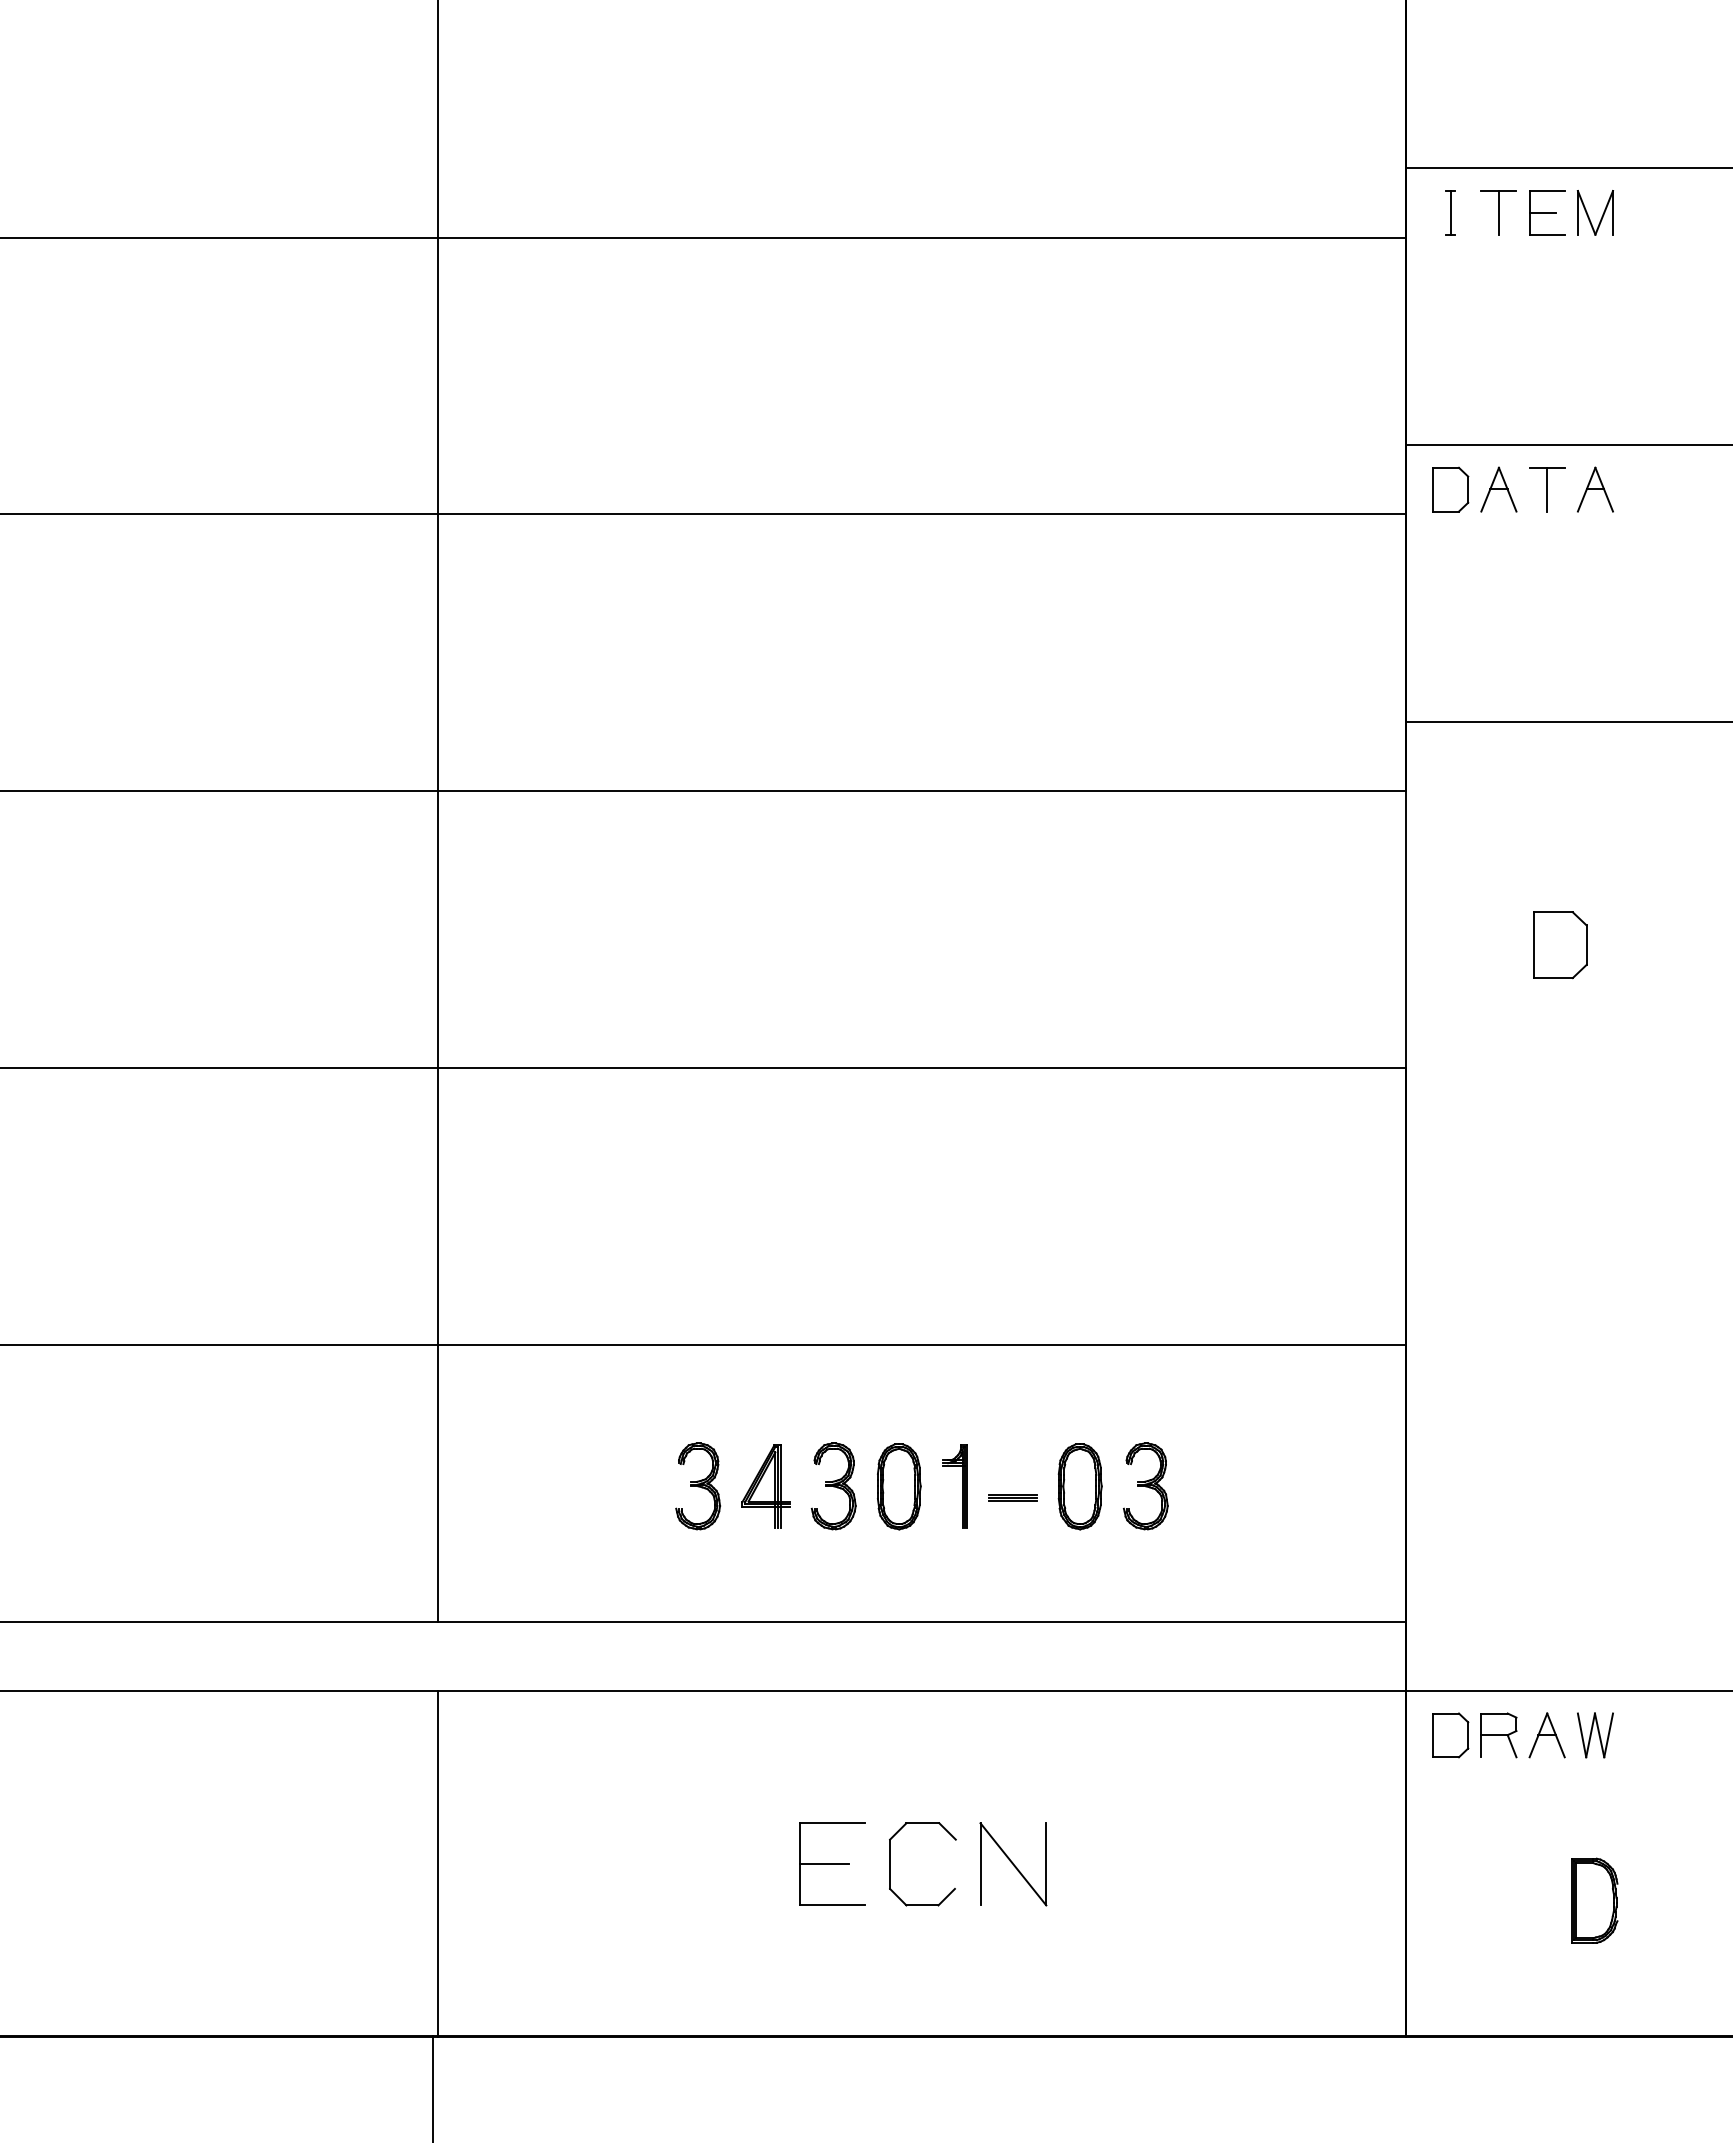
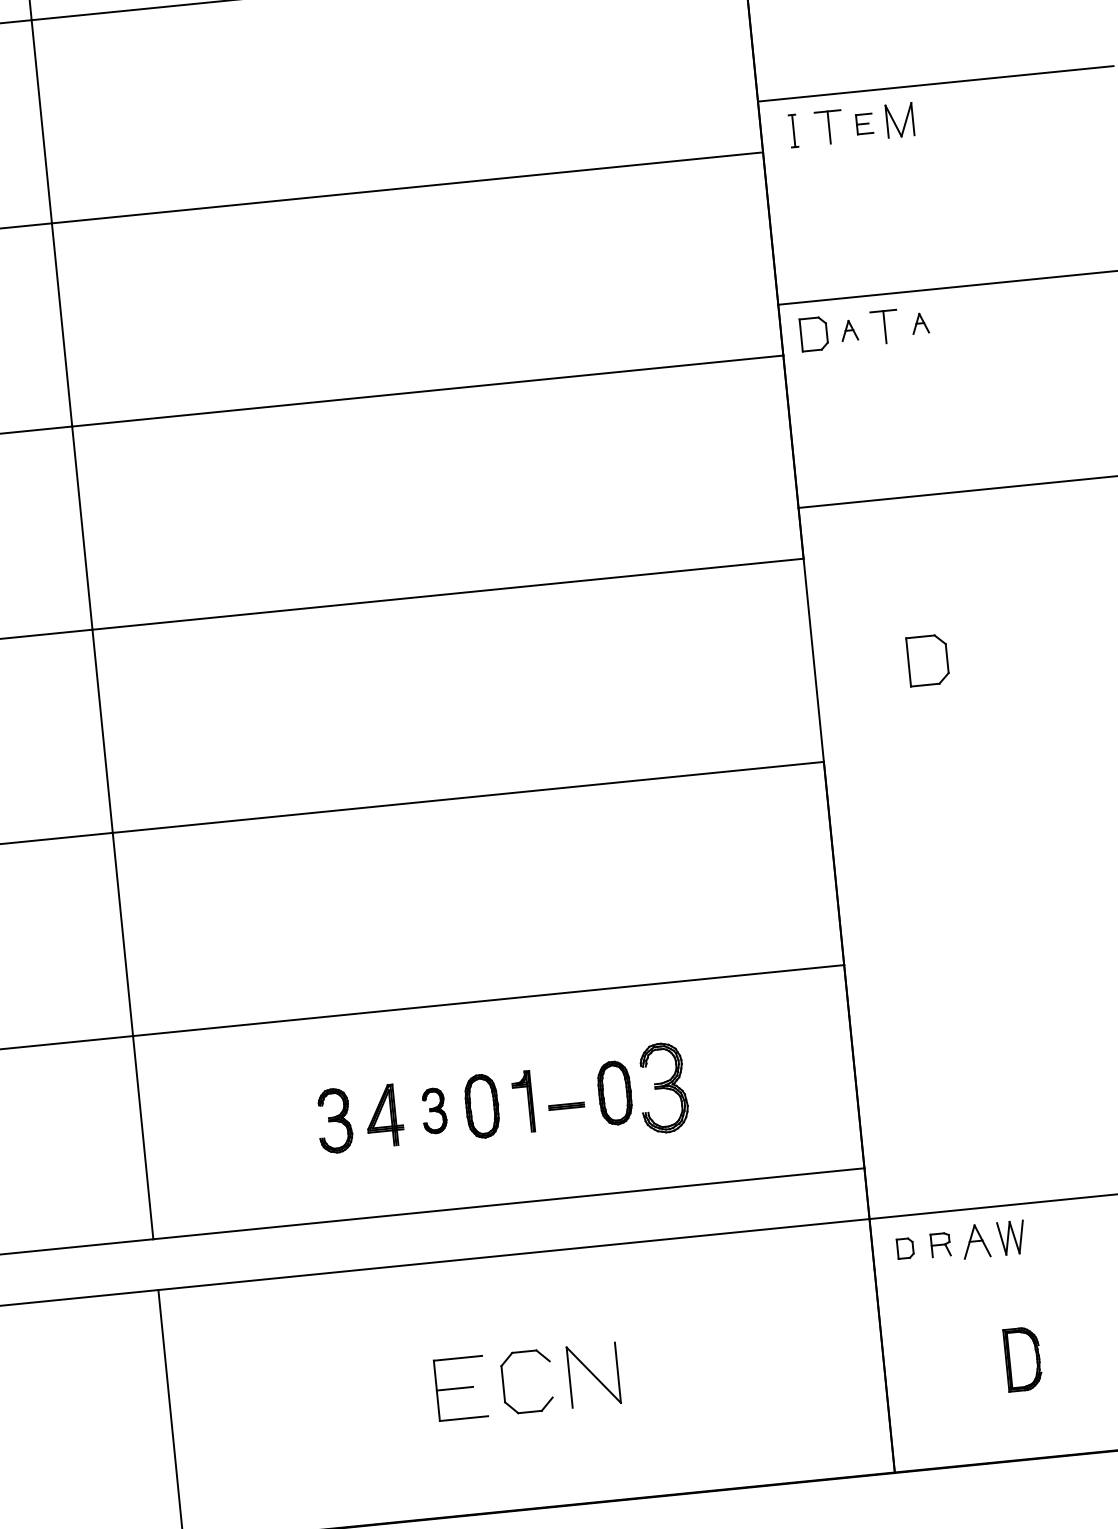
part: (1547, 212) -> (864, 123), size x0.6
part: (1498, 489) -> (849, 330), size x0.6
part: (1595, 489) -> (920, 323), size x0.6
part: (833, 1486) -> (434, 1111), size x0.7
part: (1145, 1486) -> (663, 1088), size x1.4
part: (1450, 1735) -> (905, 1248), size x0.6
part: (1498, 1735) -> (940, 1245), size x0.7

